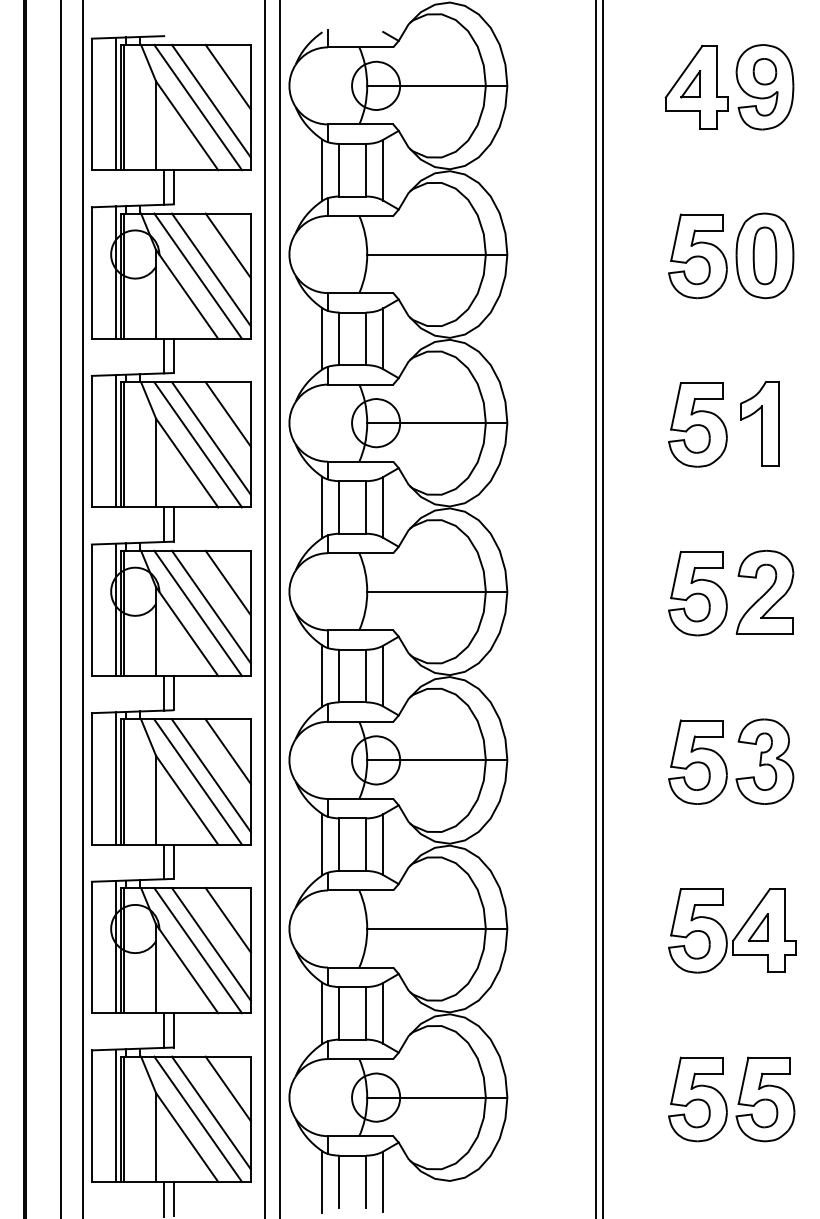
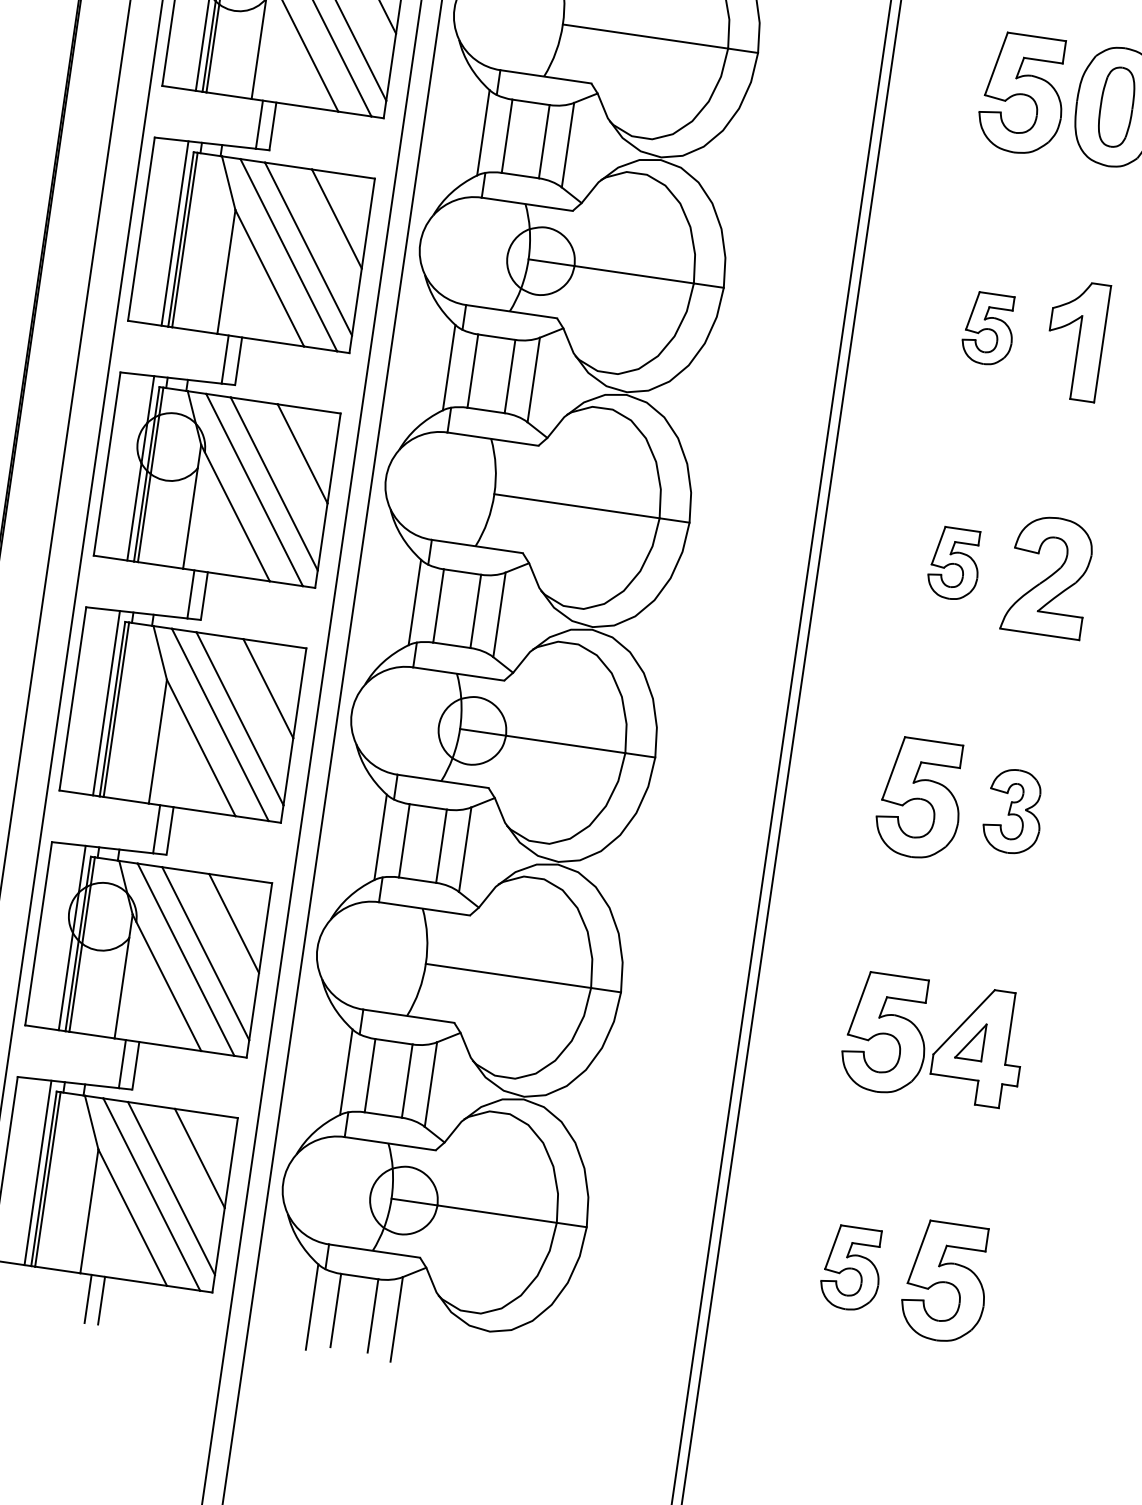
part: (697, 424) -> (988, 328), size x0.6
part: (697, 593) -> (954, 563), size x0.6
part: (764, 761) -> (1013, 811), size x0.7
part: (697, 1099) -> (851, 1268), size x0.7

